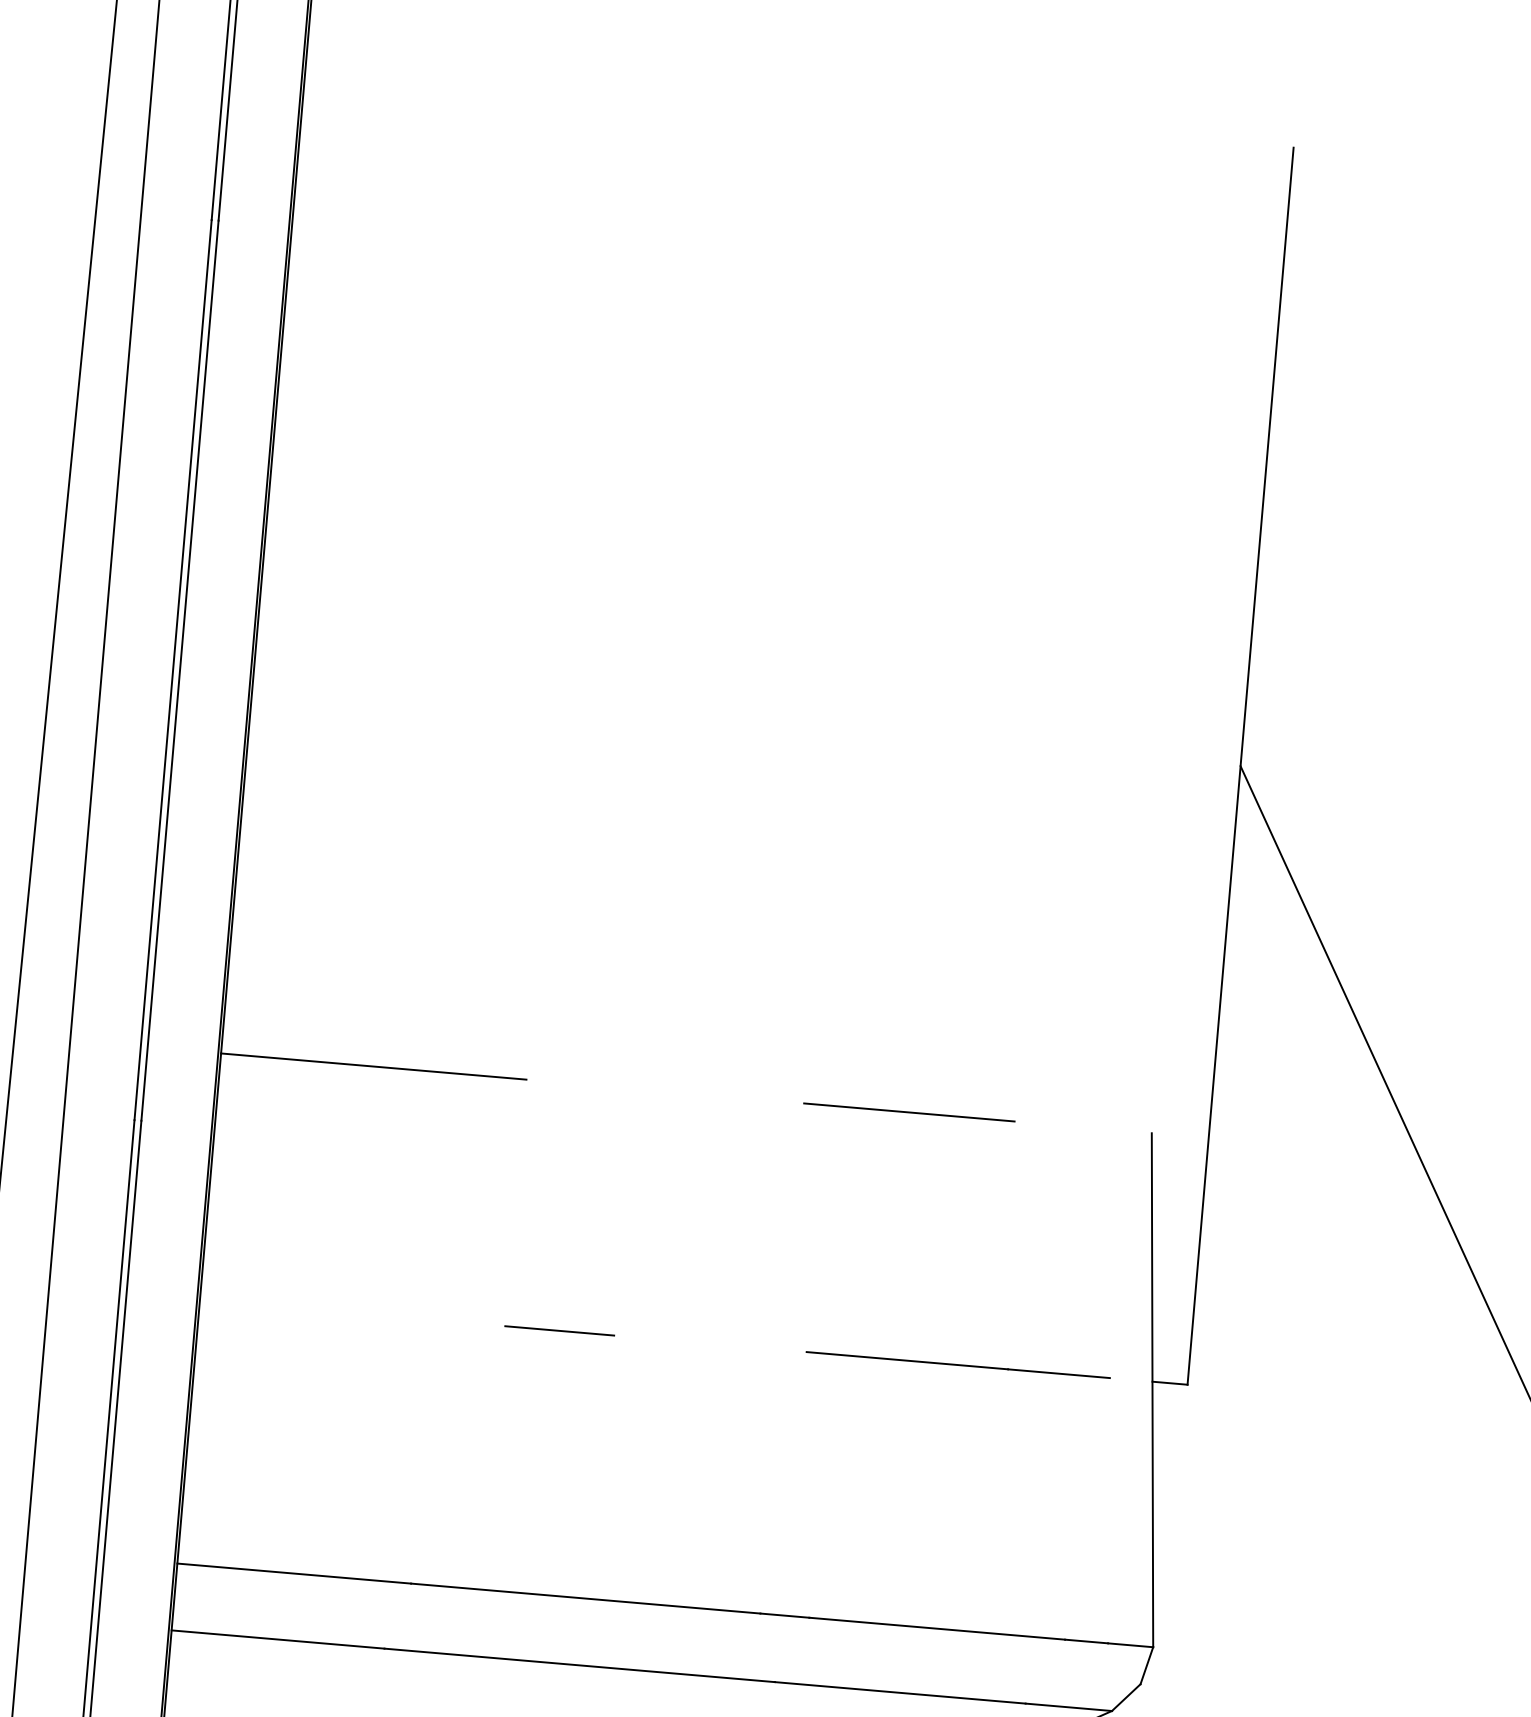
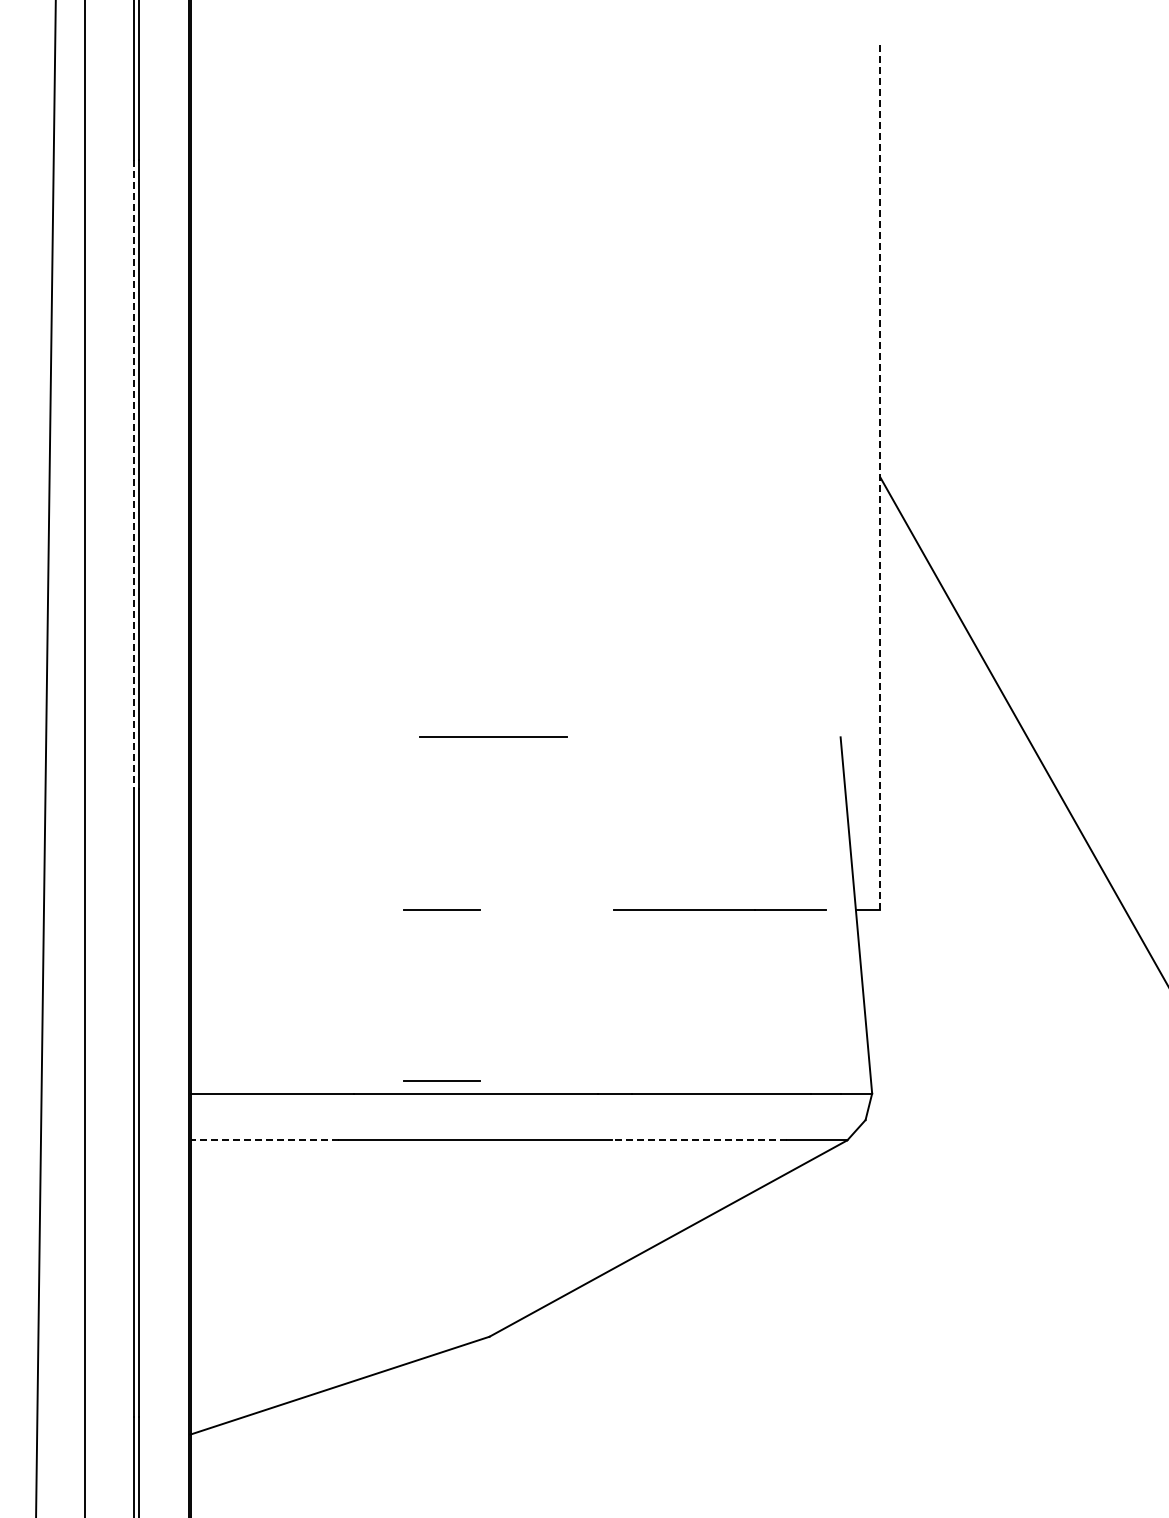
line: (173, 670) -> (134, 474), solid -> dashed
line: (1240, 766) -> (880, 477), solid -> dashed
line: (372, 1066) -> (296, 737), removed
line: (909, 1111) -> (493, 736), moved
line: (538, 1575) -> (441, 1080), added
line: (277, 1639) -> (264, 1140), solid -> dashed
line: (900, 1693) -> (699, 1140), solid -> dashed

